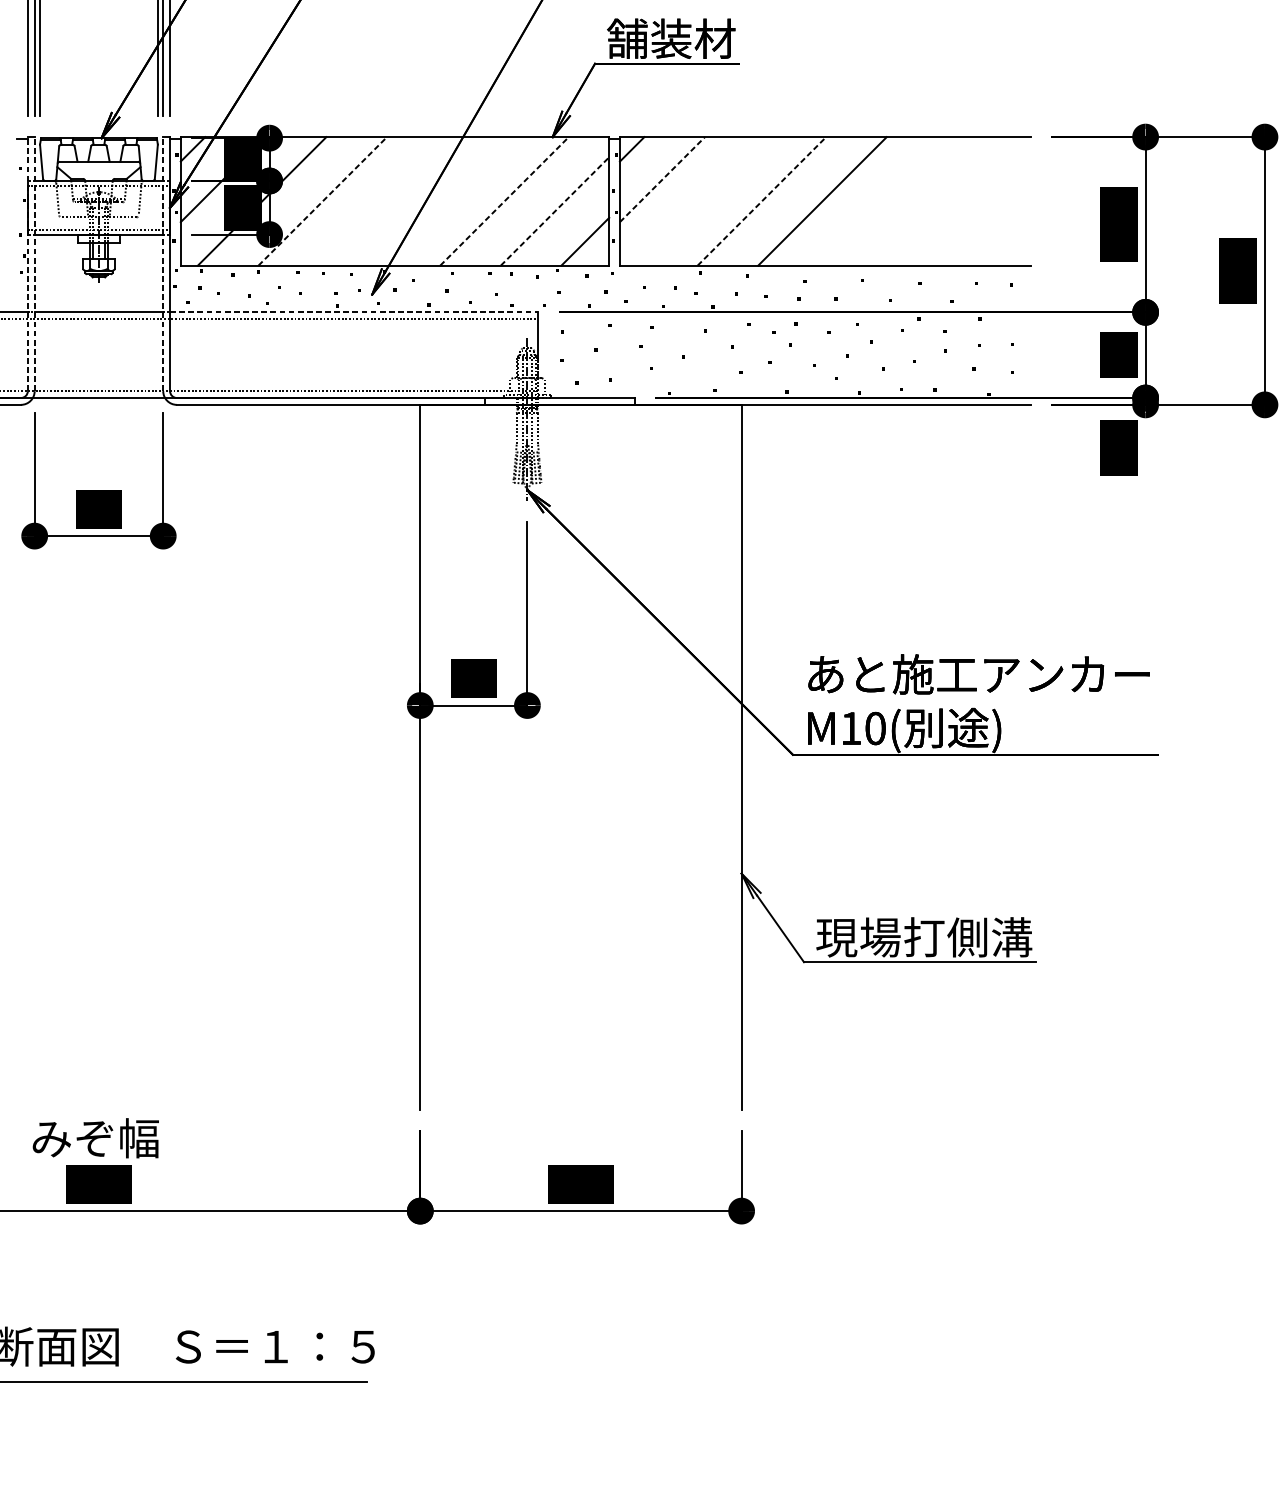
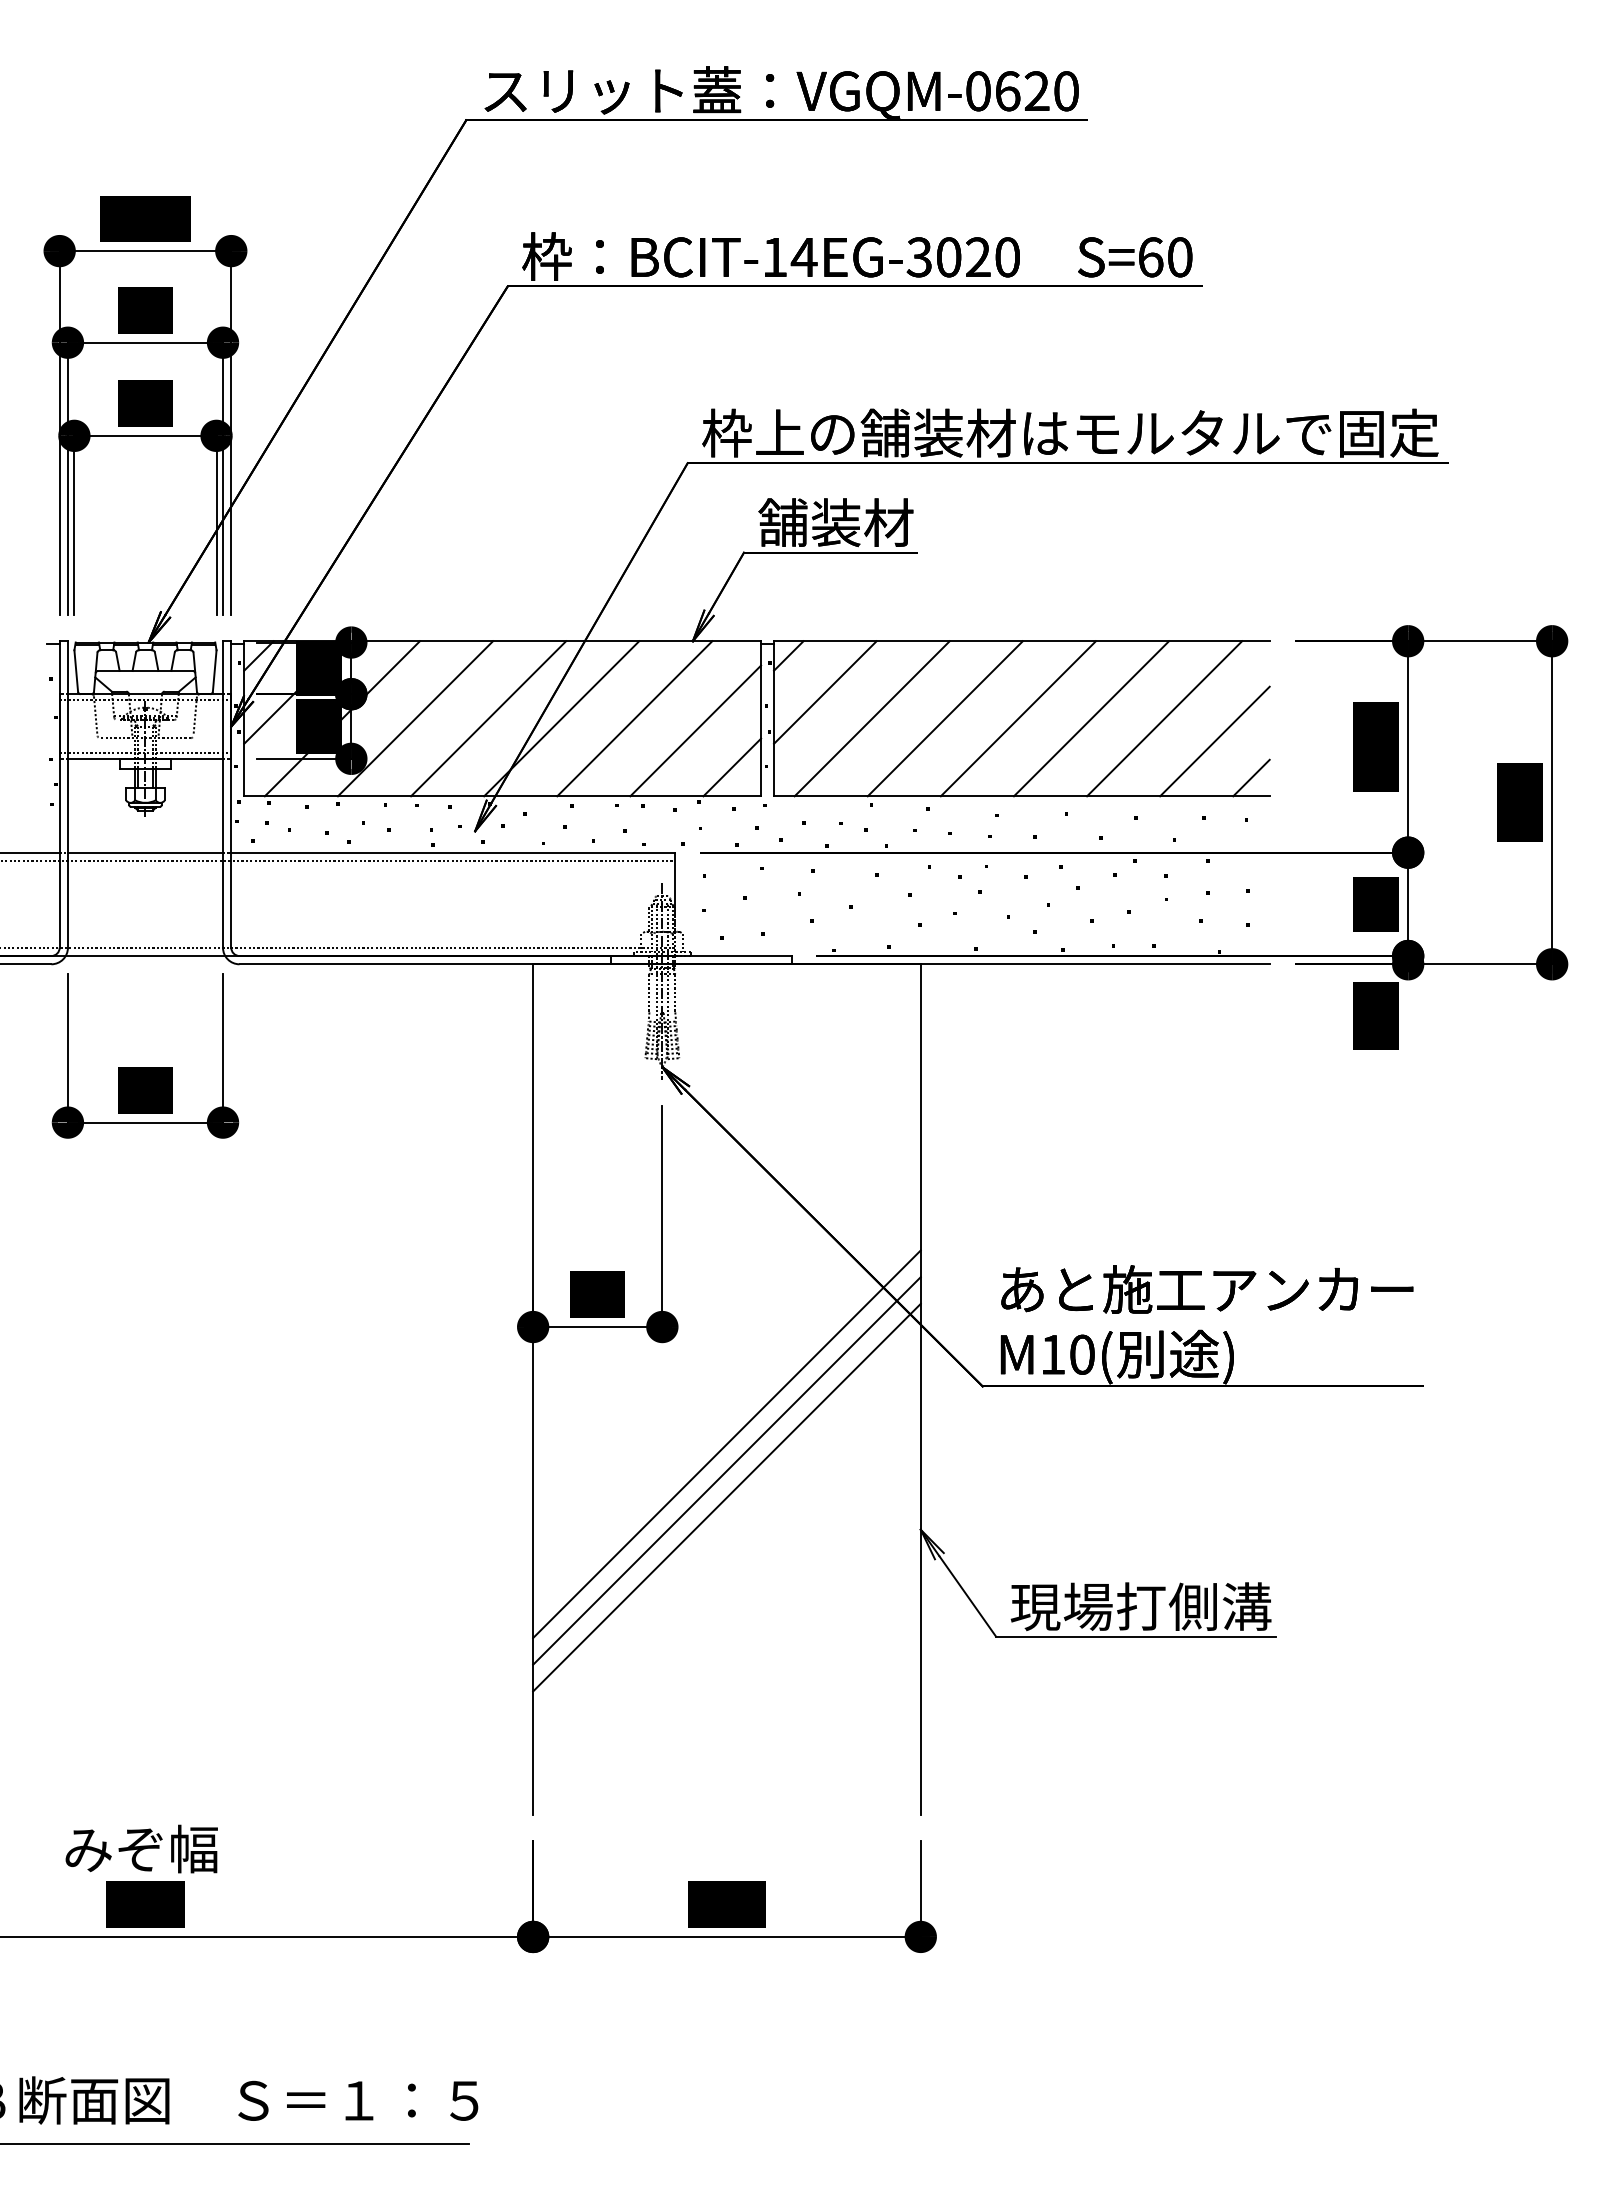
line: (662, 179) -> (825, 692), dashed -> solid
line: (322, 201) -> (415, 718), dashed -> solid
line: (383, 201) -> (488, 718), added
line: (443, 201) -> (561, 718), added
line: (504, 201) -> (634, 718), dashed -> solid
line: (700, 201) -> (871, 718), added
line: (762, 201) -> (945, 718), dashed -> solid
line: (883, 201) -> (1091, 718), added
line: (943, 201) -> (1164, 718), added
line: (555, 211) -> (696, 730), dashed -> solid
line: (985, 220) -> (1214, 741), added
line: (1015, 250) -> (1251, 777), added
line: (27, 264) -> (59, 794), dashed -> solid
line: (34, 264) -> (67, 794), dashed -> solid
line: (163, 264) -> (223, 794), dashed -> solid
line: (354, 312) -> (453, 852), dashed -> solid
line: (580, 802) -> (726, 1444), added
line: (580, 824) -> (726, 1470), added
line: (580, 846) -> (726, 1497), added

